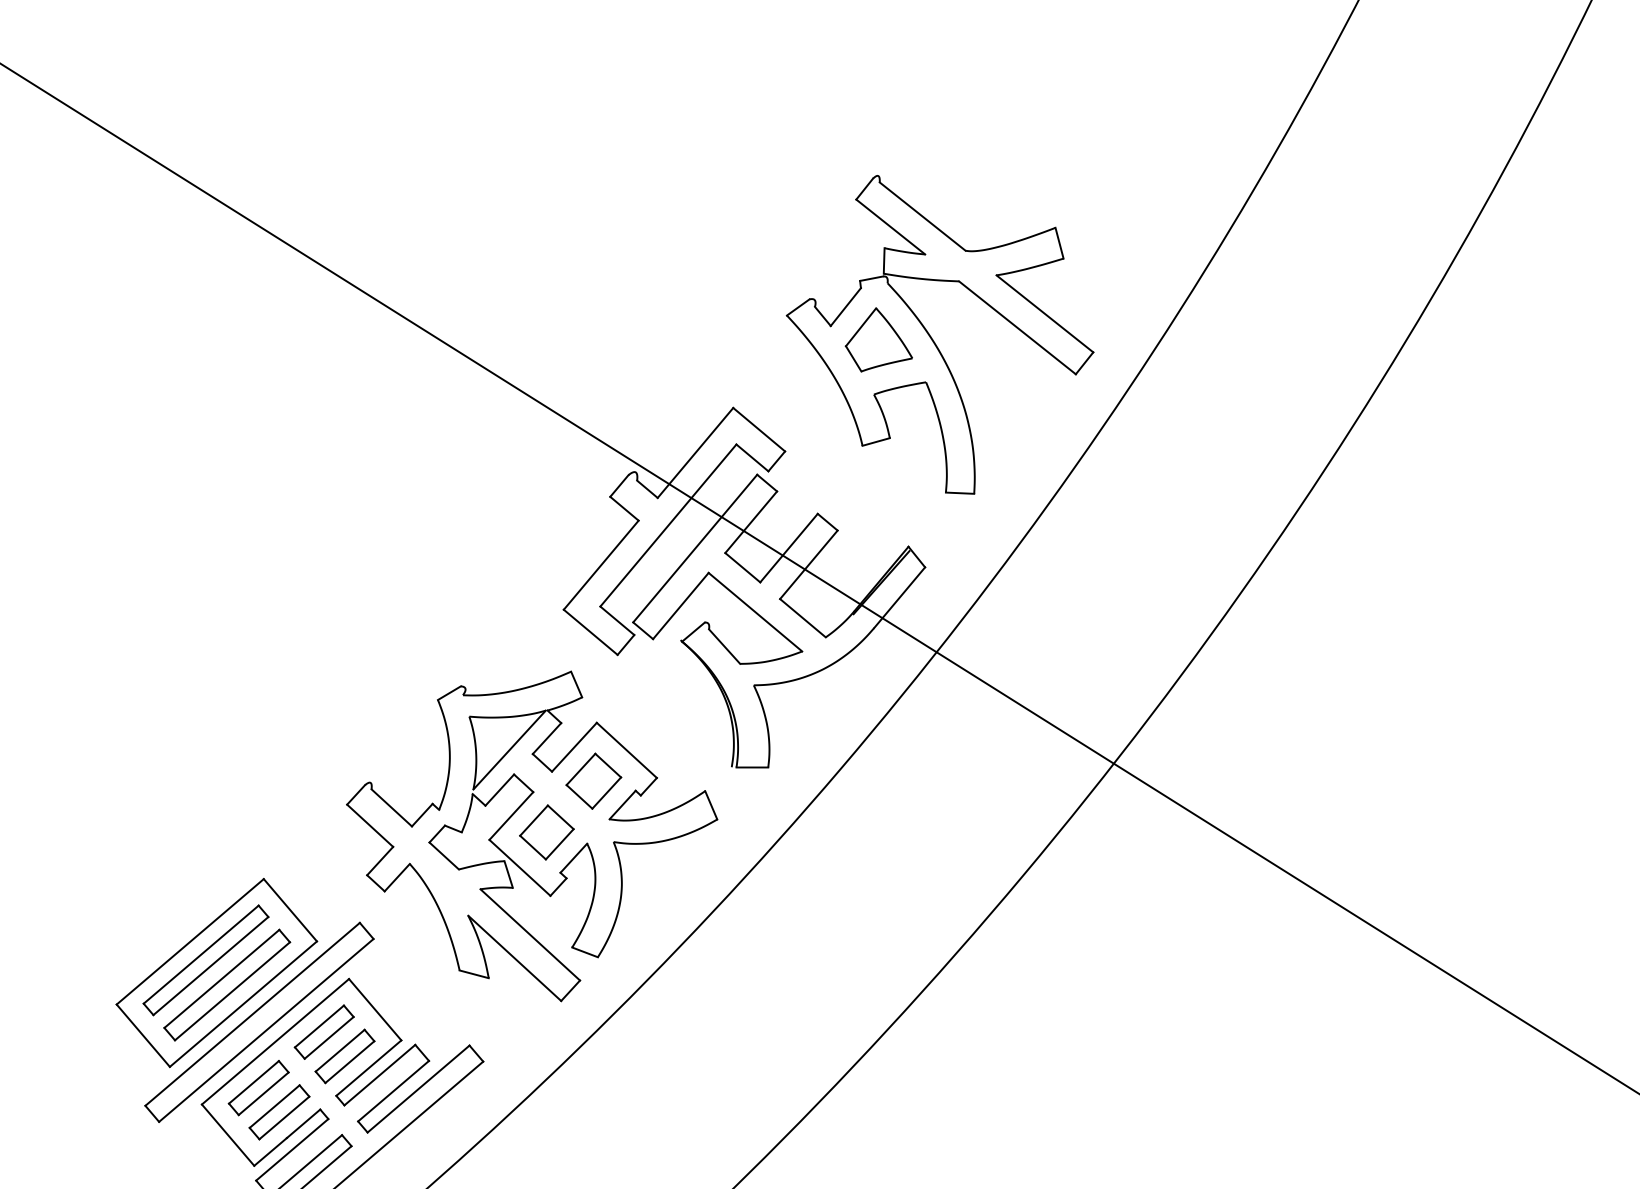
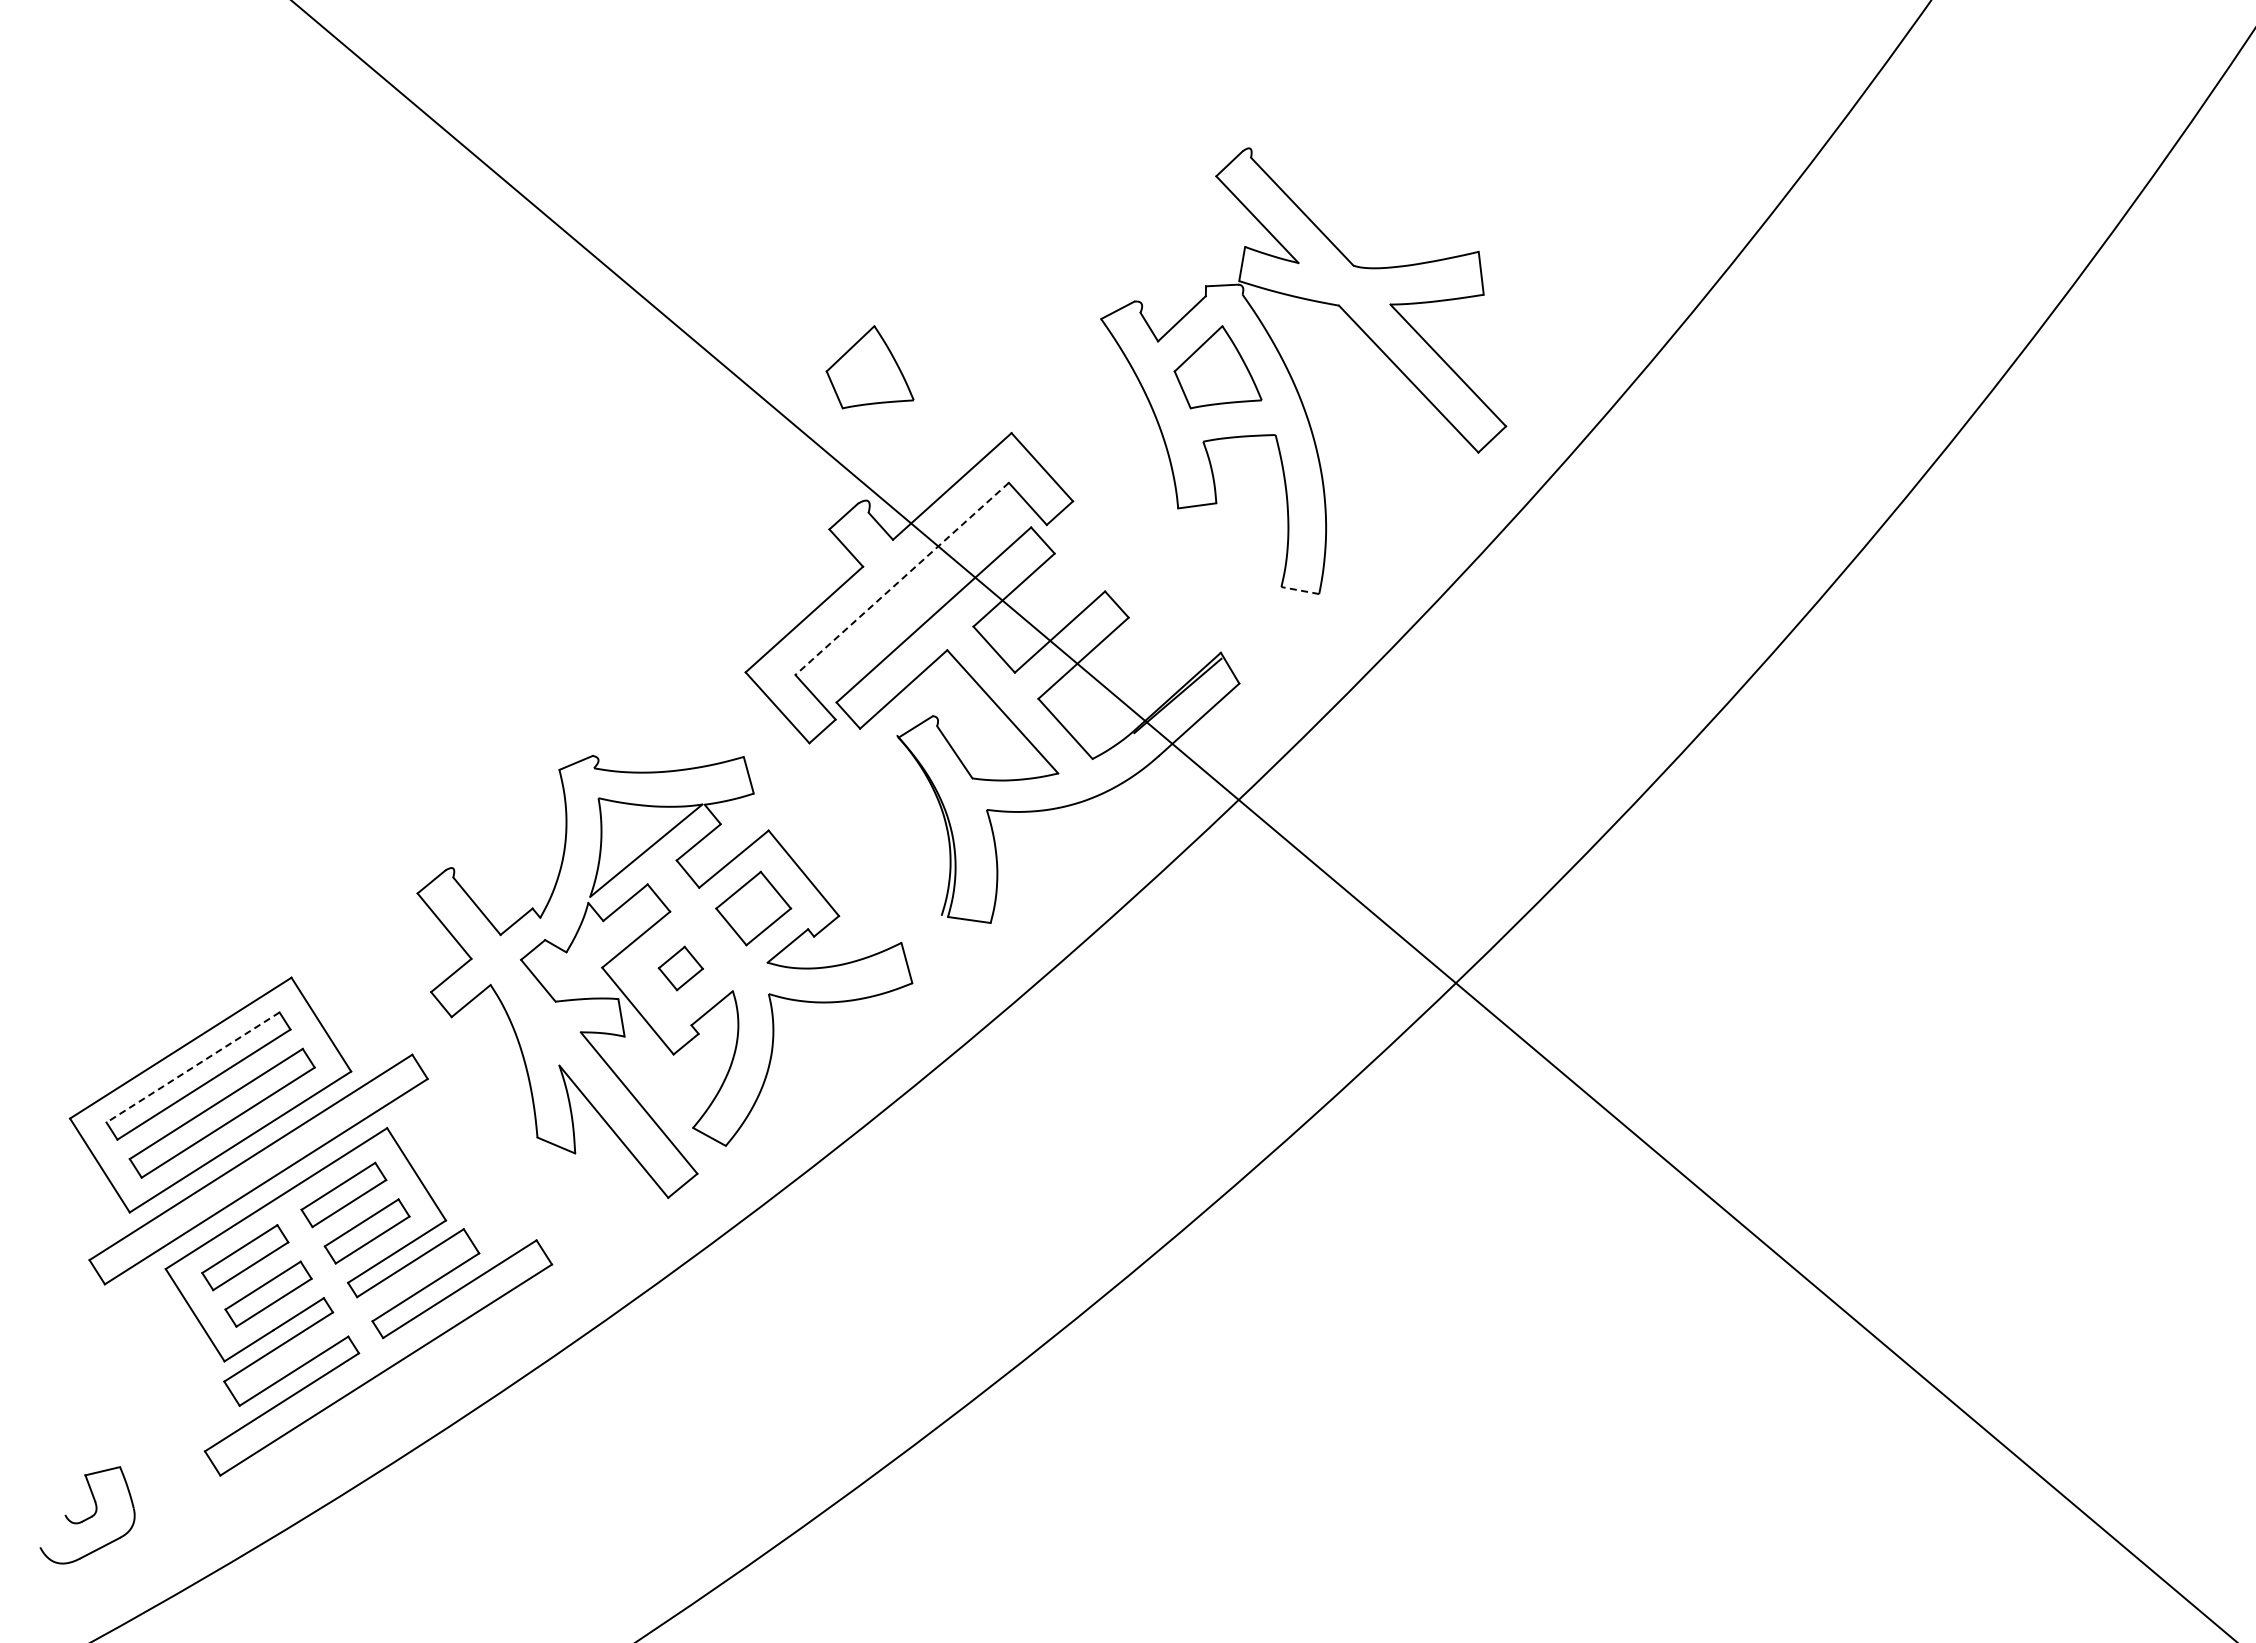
part: (622, 374) -> (869, 367), added
line: (959, 493) -> (1299, 590), solid -> dashed
line: (668, 525) -> (902, 578), solid -> dashed
part: (546, 832) -> (680, 968), size x0.6
line: (201, 954) -> (193, 1067), solid -> dashed

